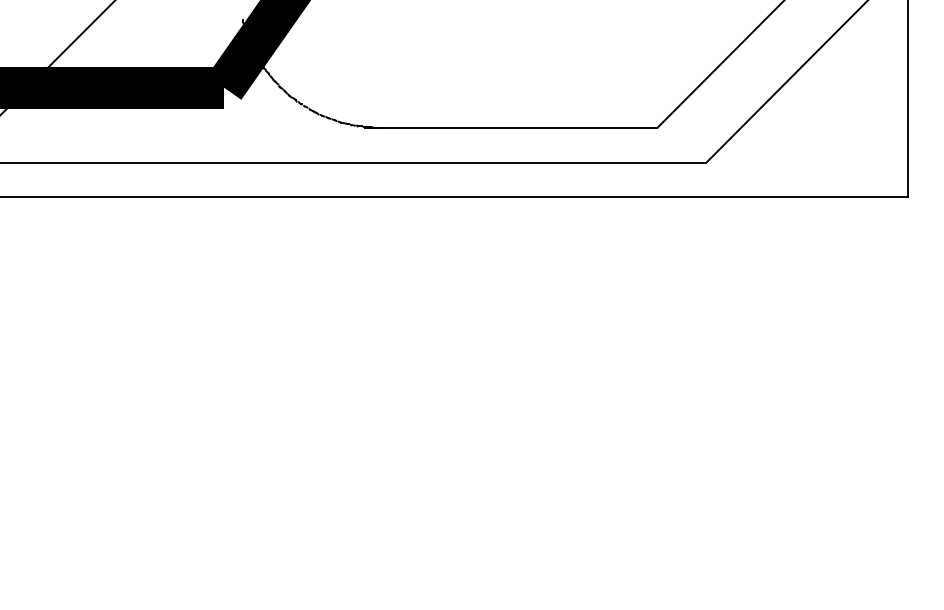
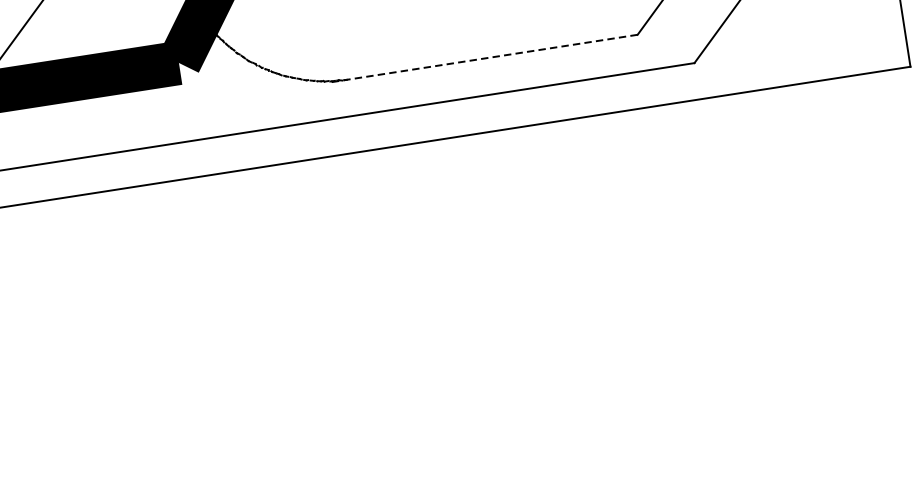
line: (510, 127) -> (484, 58), solid -> dashed

